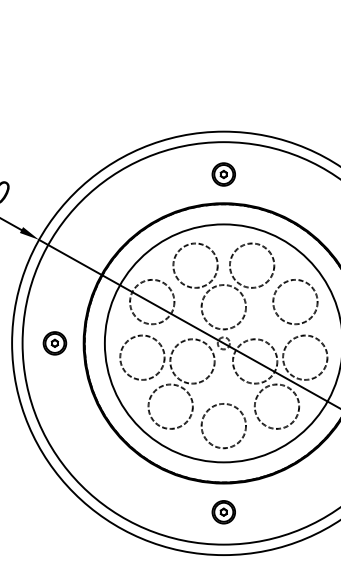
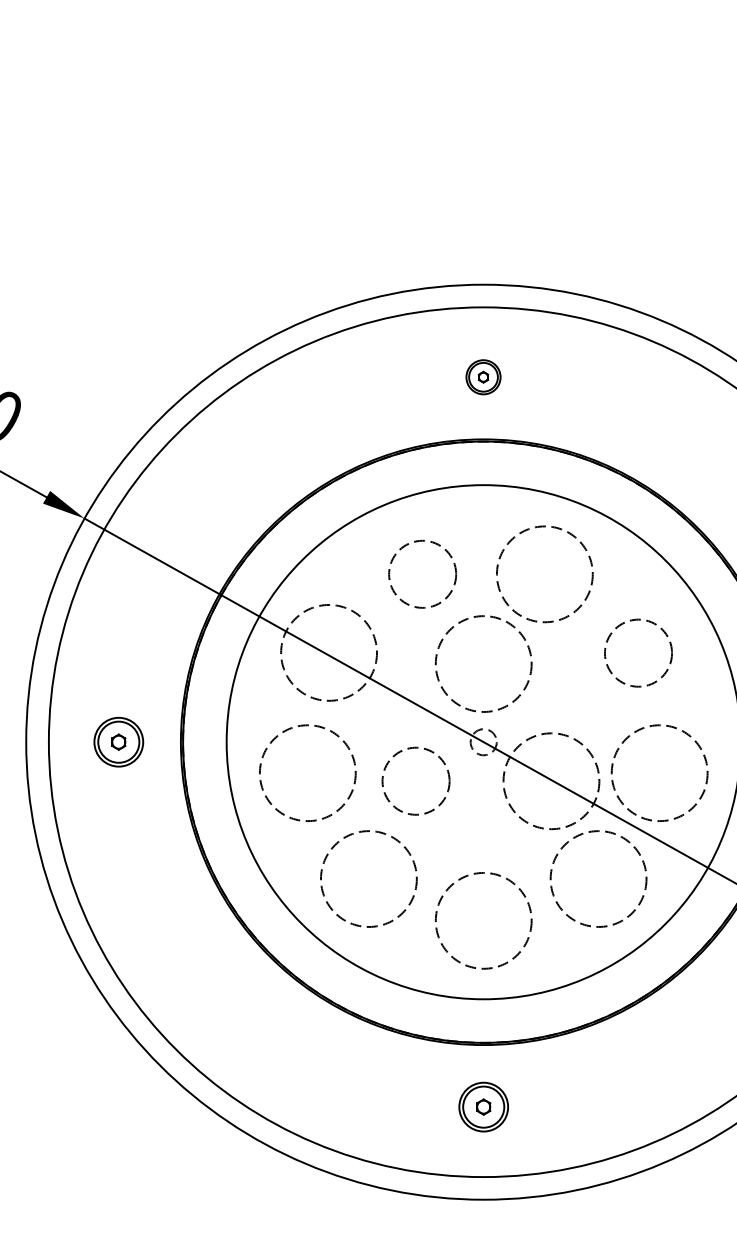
part: (223, 174) -> (483, 377), size x0.7
circle: (195, 265) -> (422, 573), size x0.7
circle: (295, 302) -> (638, 653), size x0.7
circle: (192, 361) -> (416, 781), size x0.7

